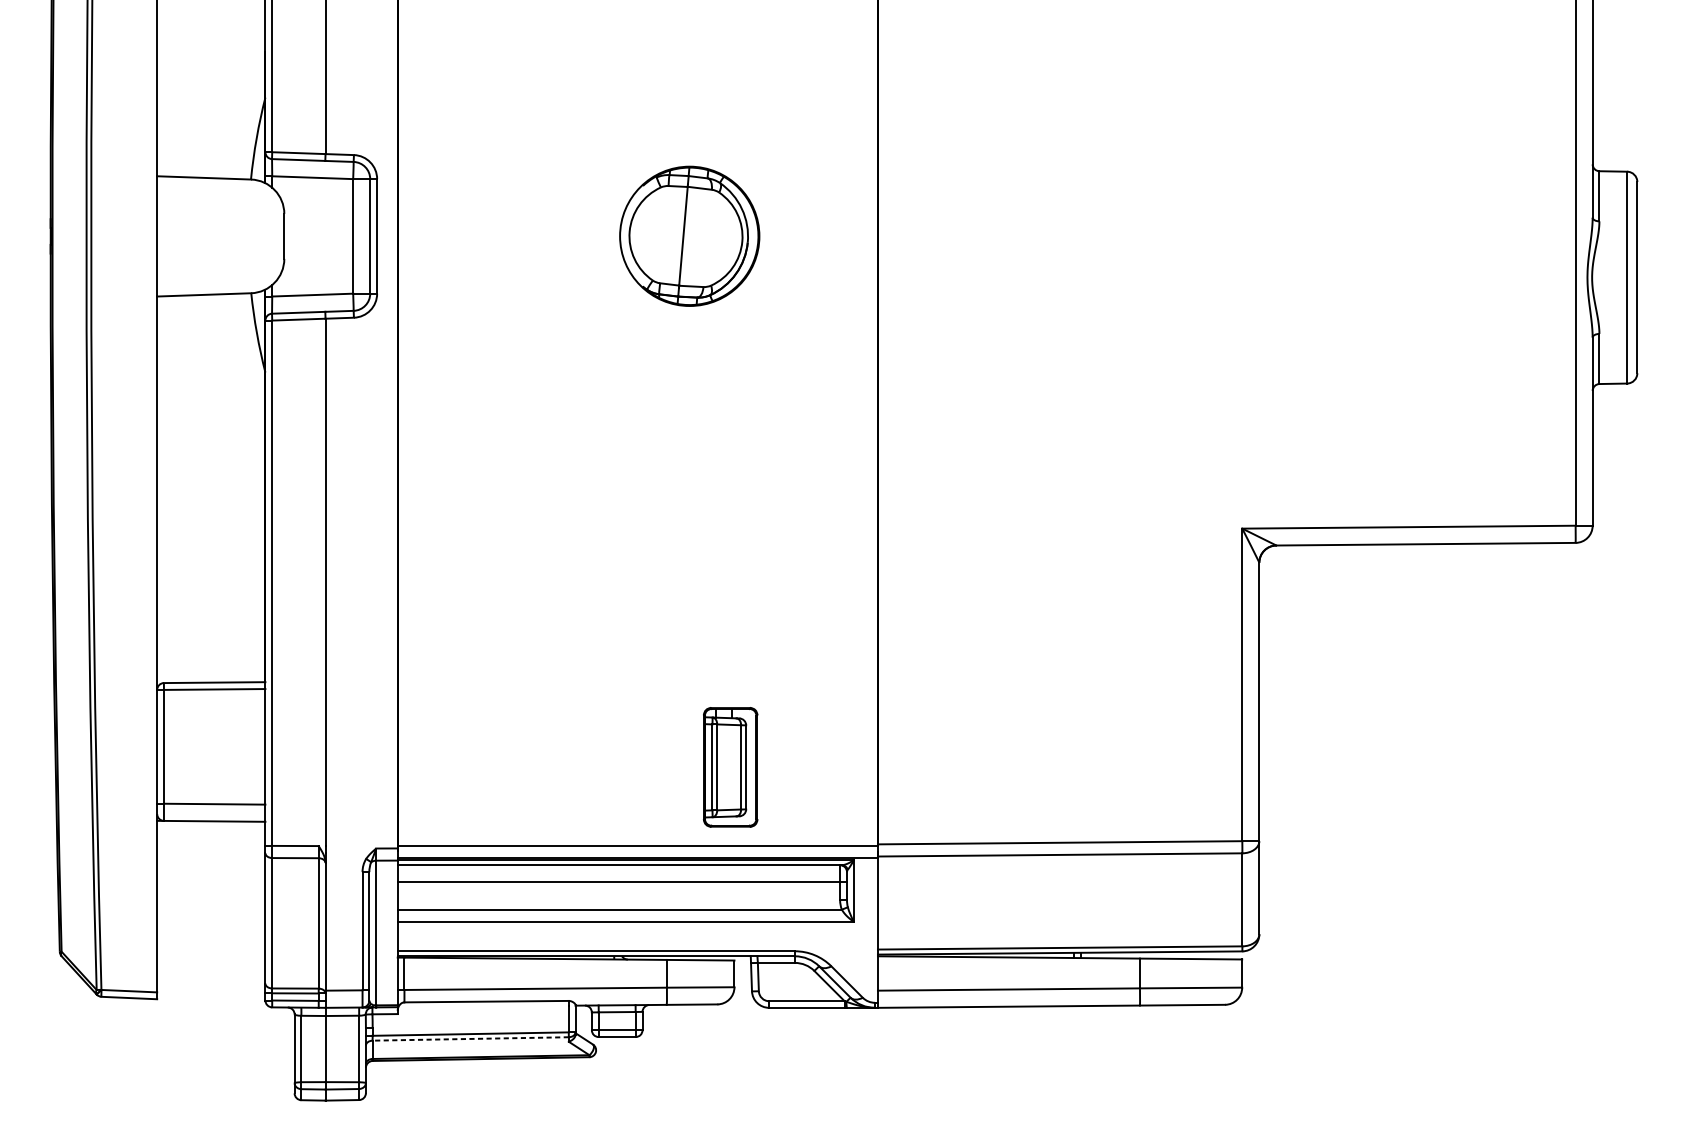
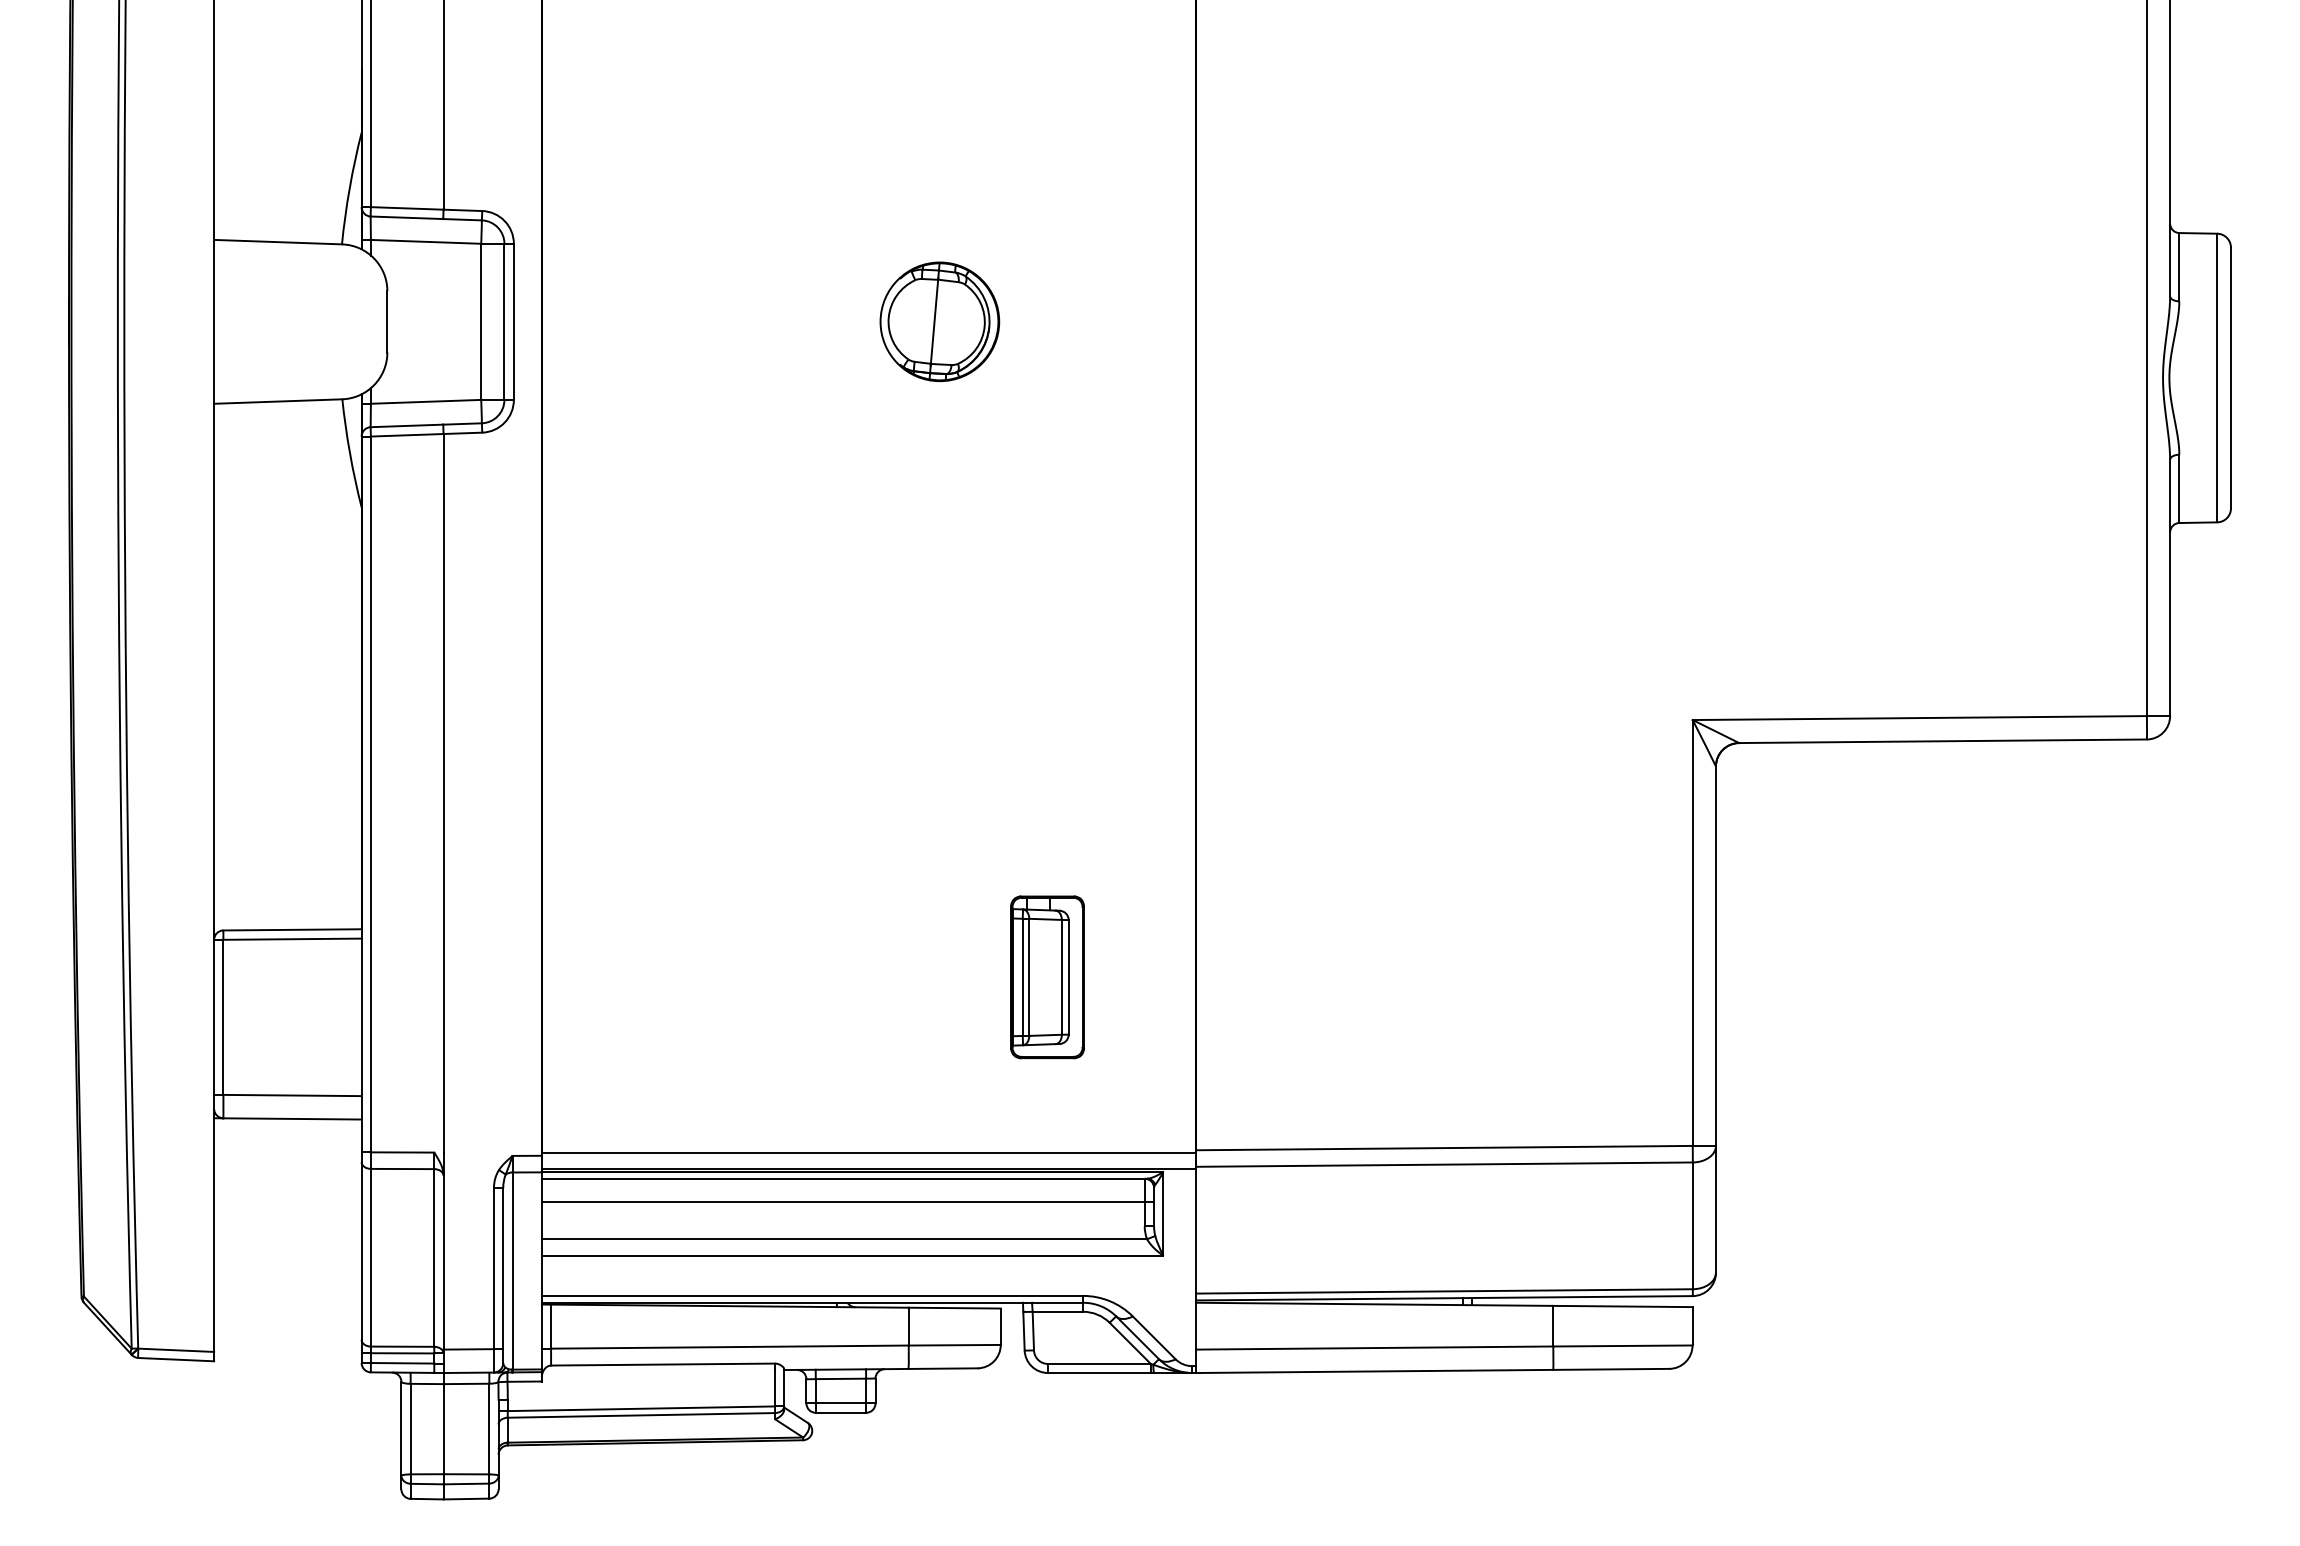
part: (689, 236) -> (939, 321), size x0.62
part: (730, 767) -> (1047, 977), moved
line: (470, 1039) -> (641, 1415), dashed -> solid

